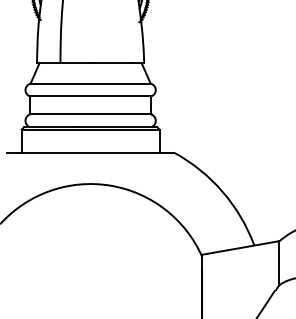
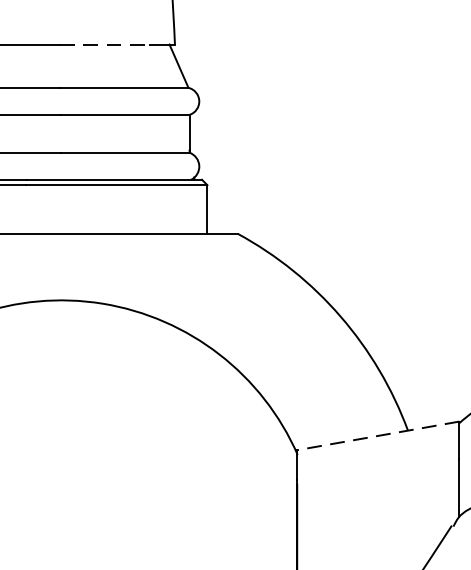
line: (111, 63) -> (105, 45), solid -> dashed
line: (240, 248) -> (378, 436), solid -> dashed

